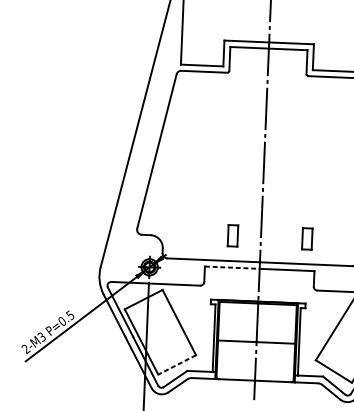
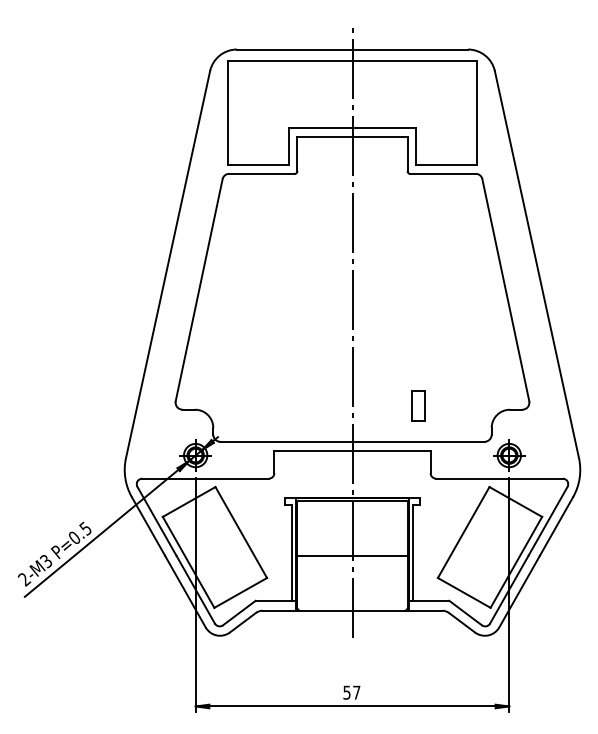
part: (232, 235) -> (312, 405), removed
line: (232, 267) -> (313, 451), dashed -> solid
line: (177, 365) -> (240, 593), dashed -> solid

